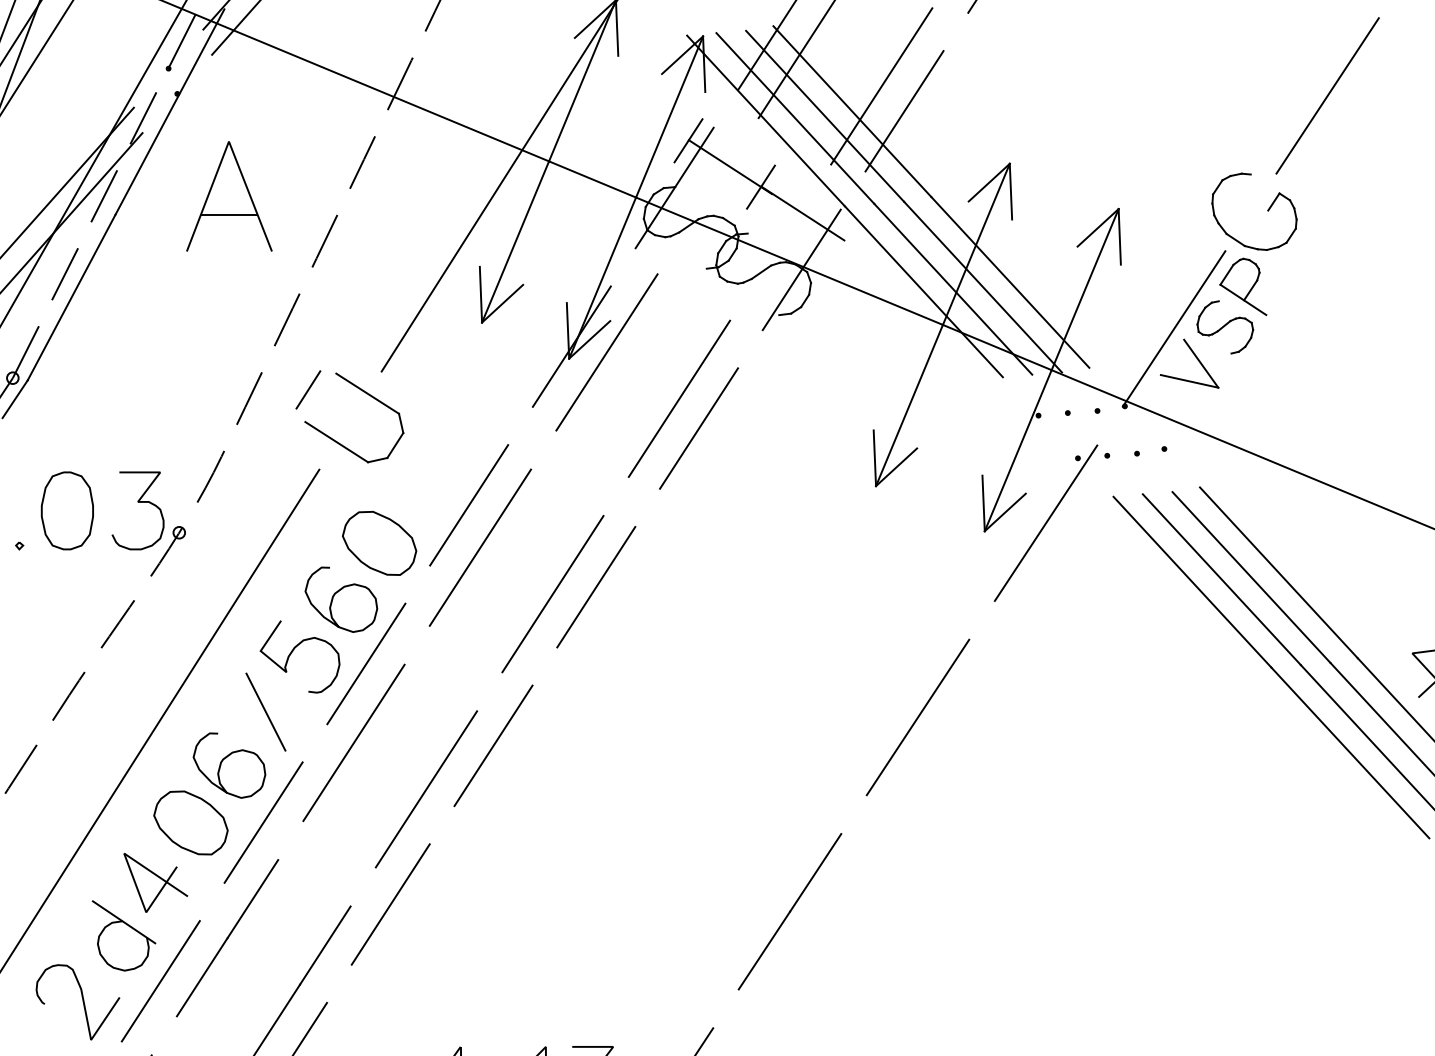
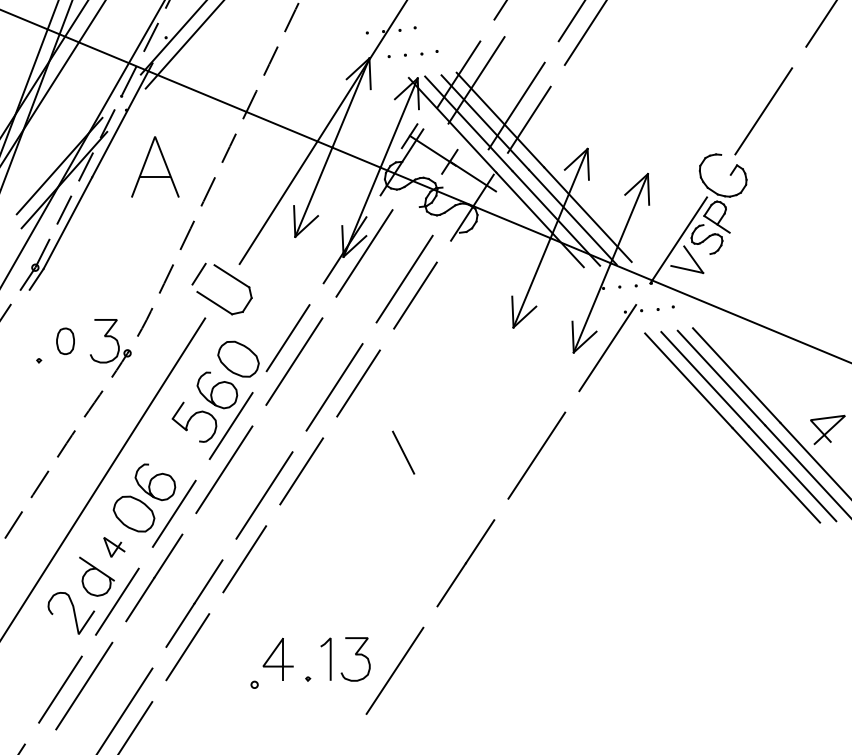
part: (67, 511) -> (65, 341), size x0.6
line: (265, 711) -> (403, 452), moved
part: (155, 883) -> (114, 547), size x0.6

